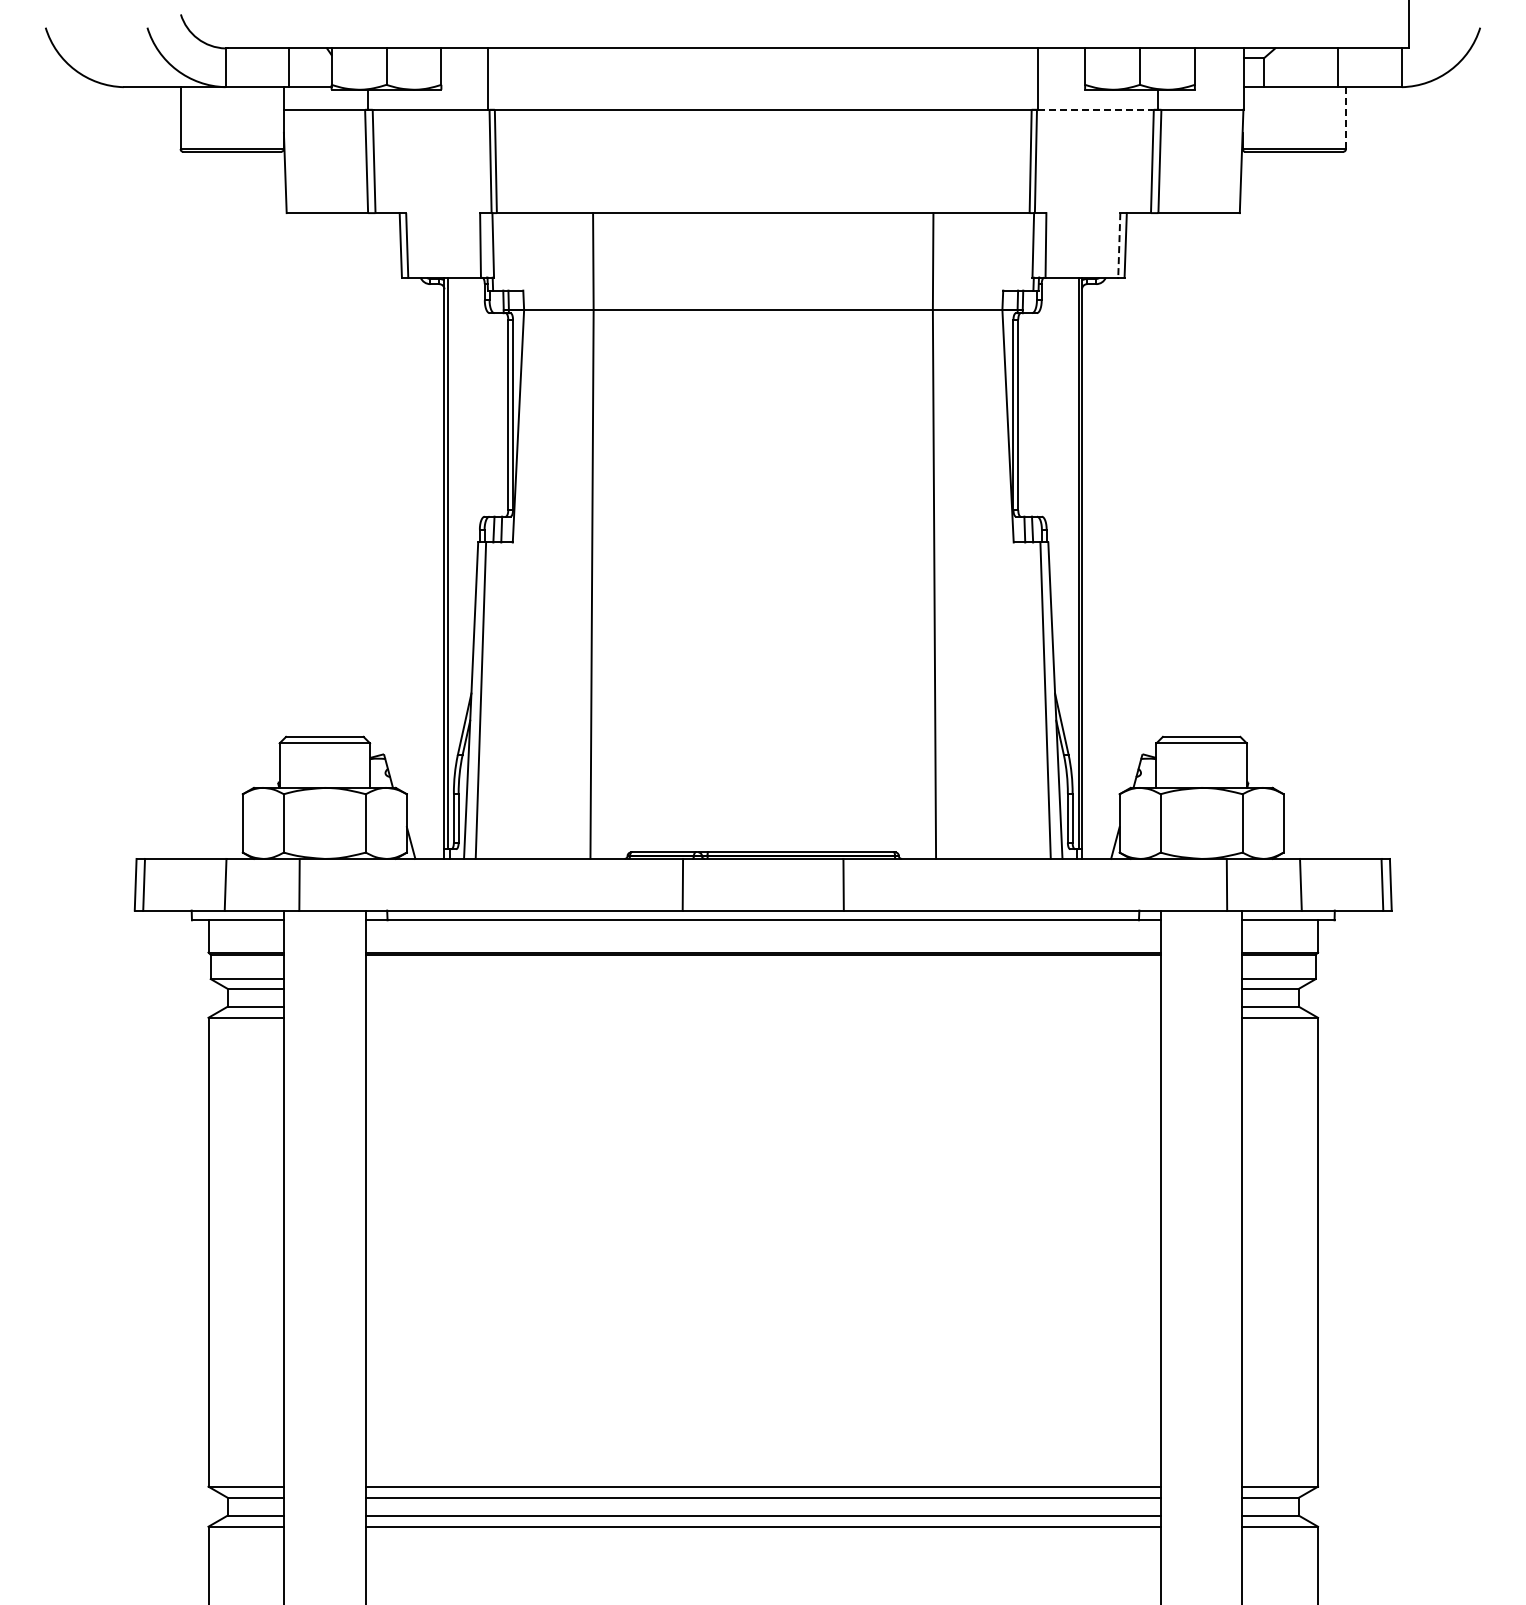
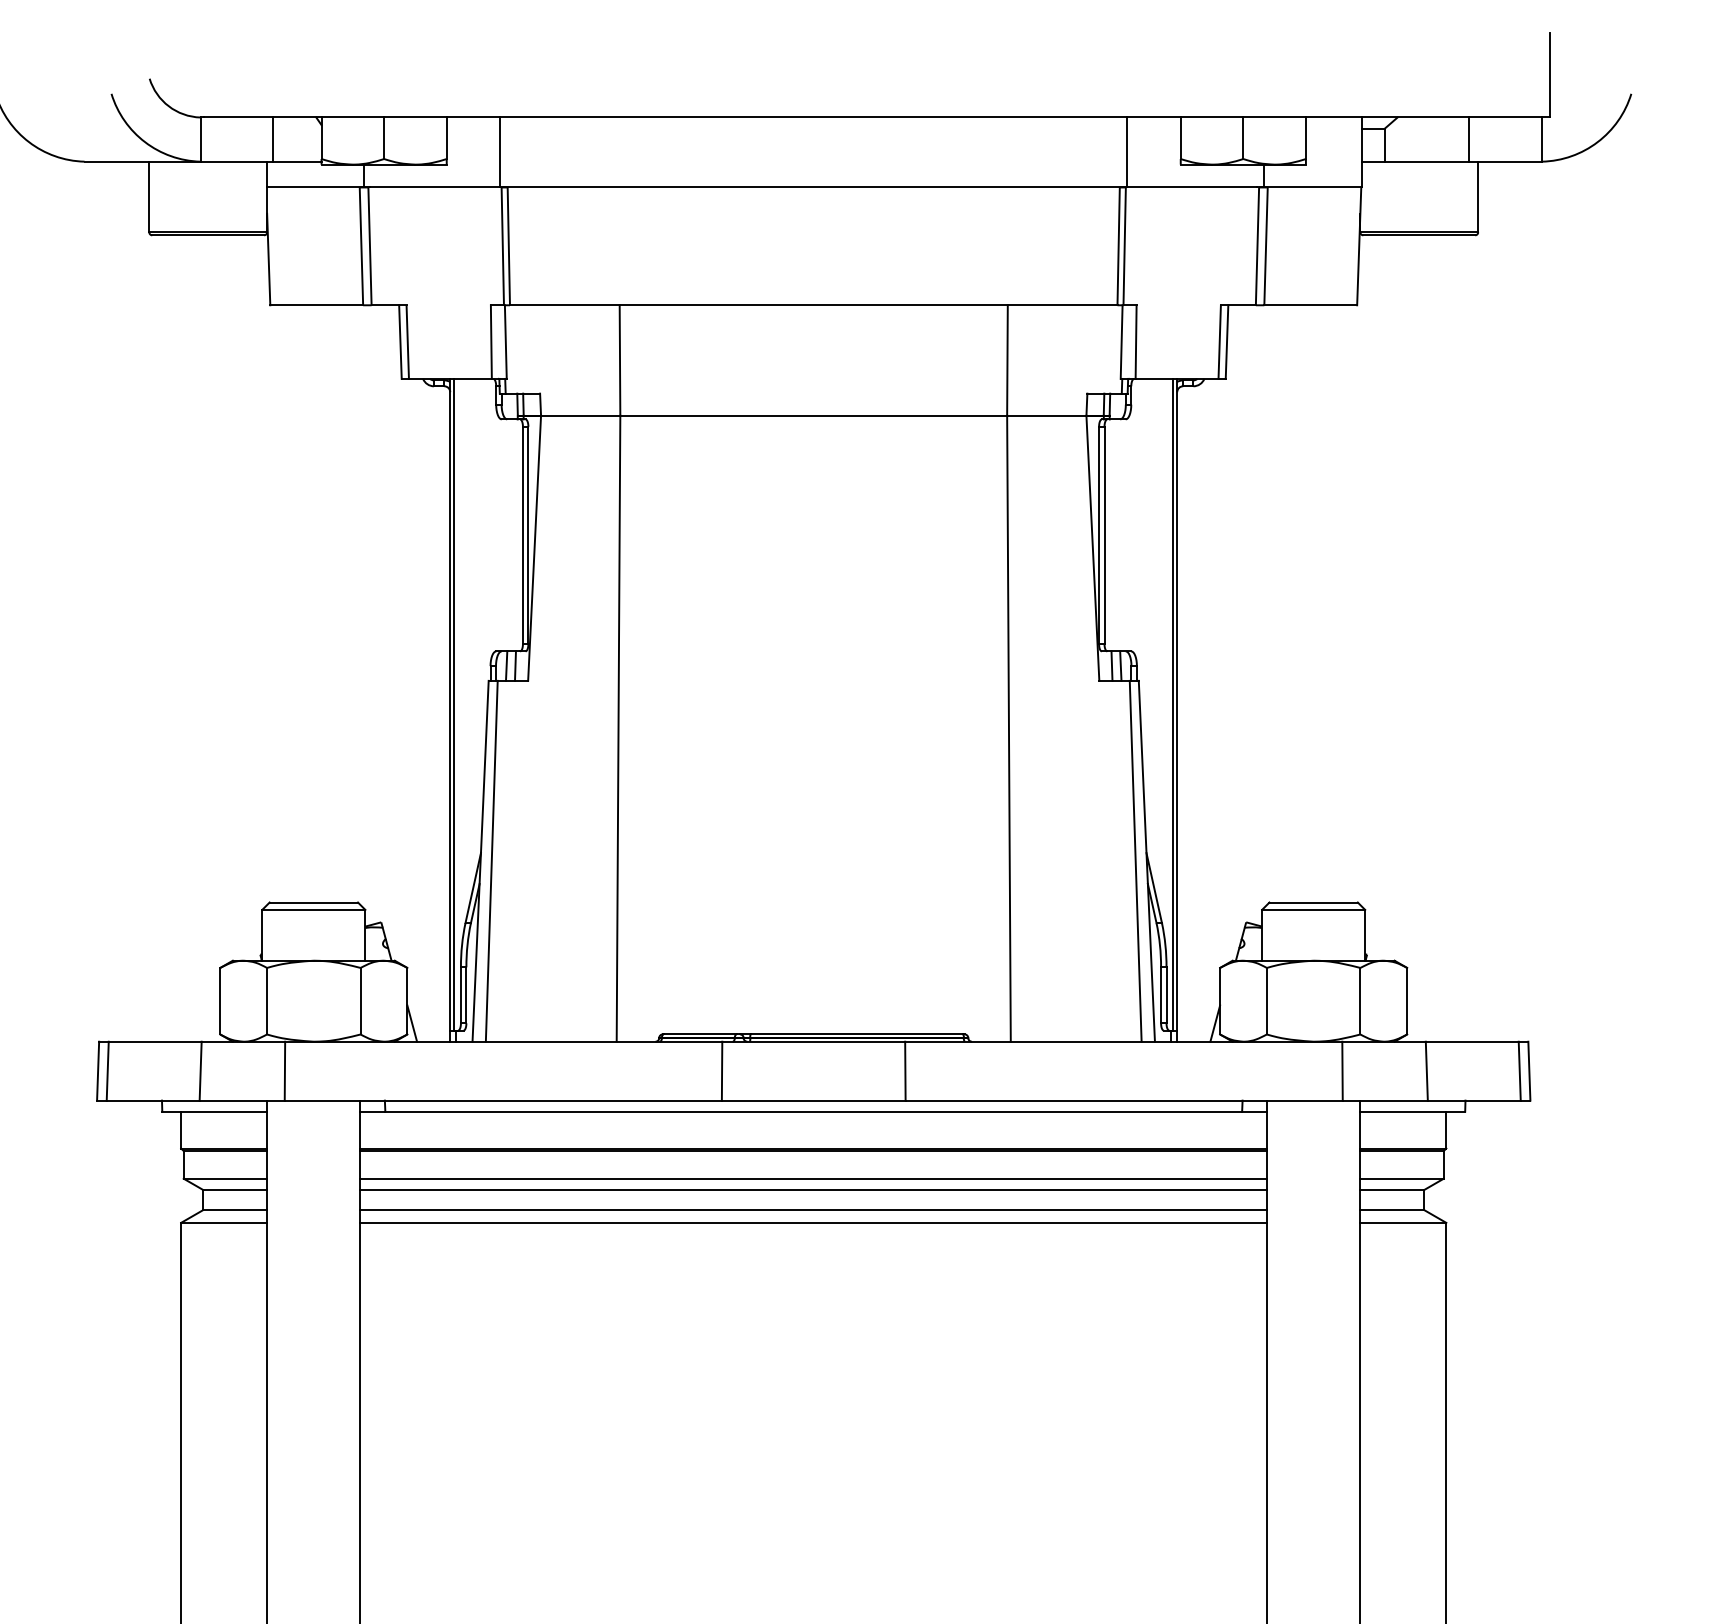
line: (1095, 109) -> (1192, 187), dashed -> solid
line: (1345, 118) -> (1477, 197), dashed -> solid
line: (1119, 245) -> (1219, 342), dashed -> solid
line: (762, 979) -> (812, 1179), added
line: (762, 988) -> (812, 1189), added
line: (762, 1006) -> (812, 1209), added
line: (762, 1017) -> (812, 1222), added

